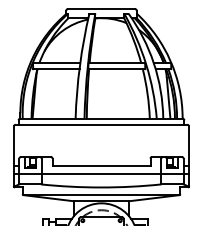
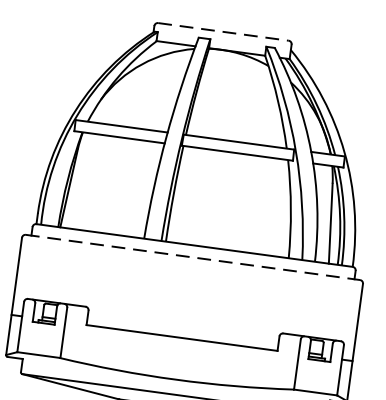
line: (101, 8) -> (223, 30), solid -> dashed
line: (101, 124) -> (193, 257), solid -> dashed
line: (101, 173) -> (180, 352), removed

